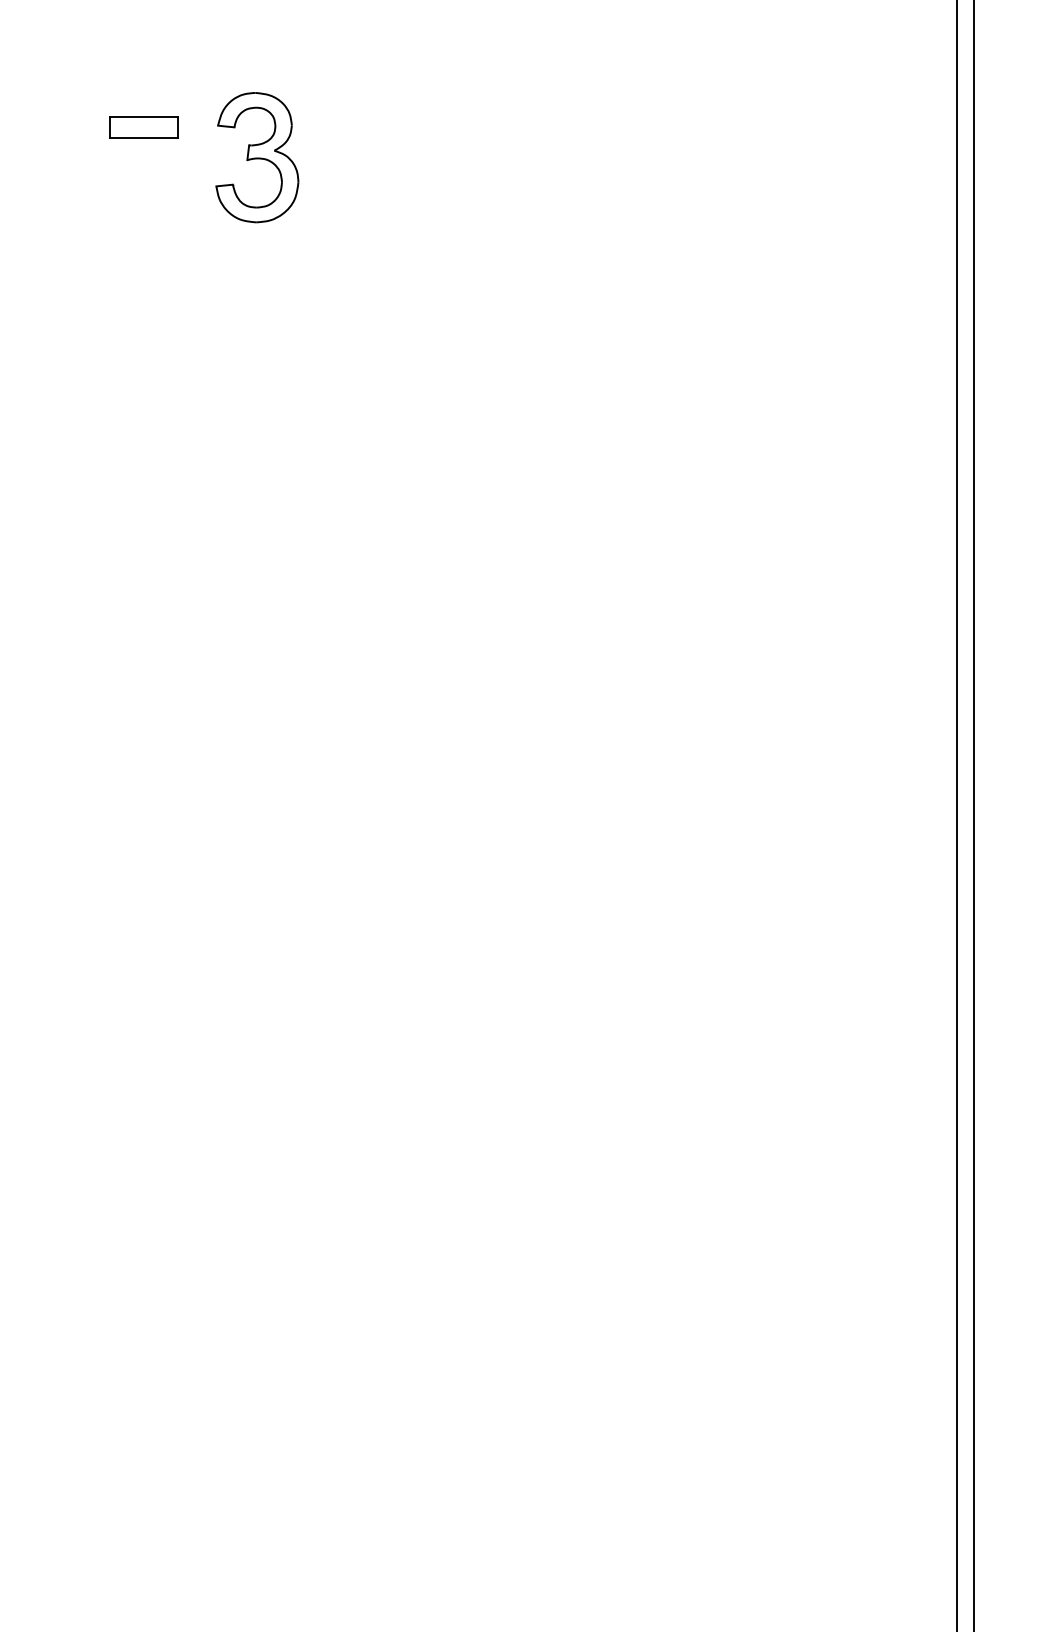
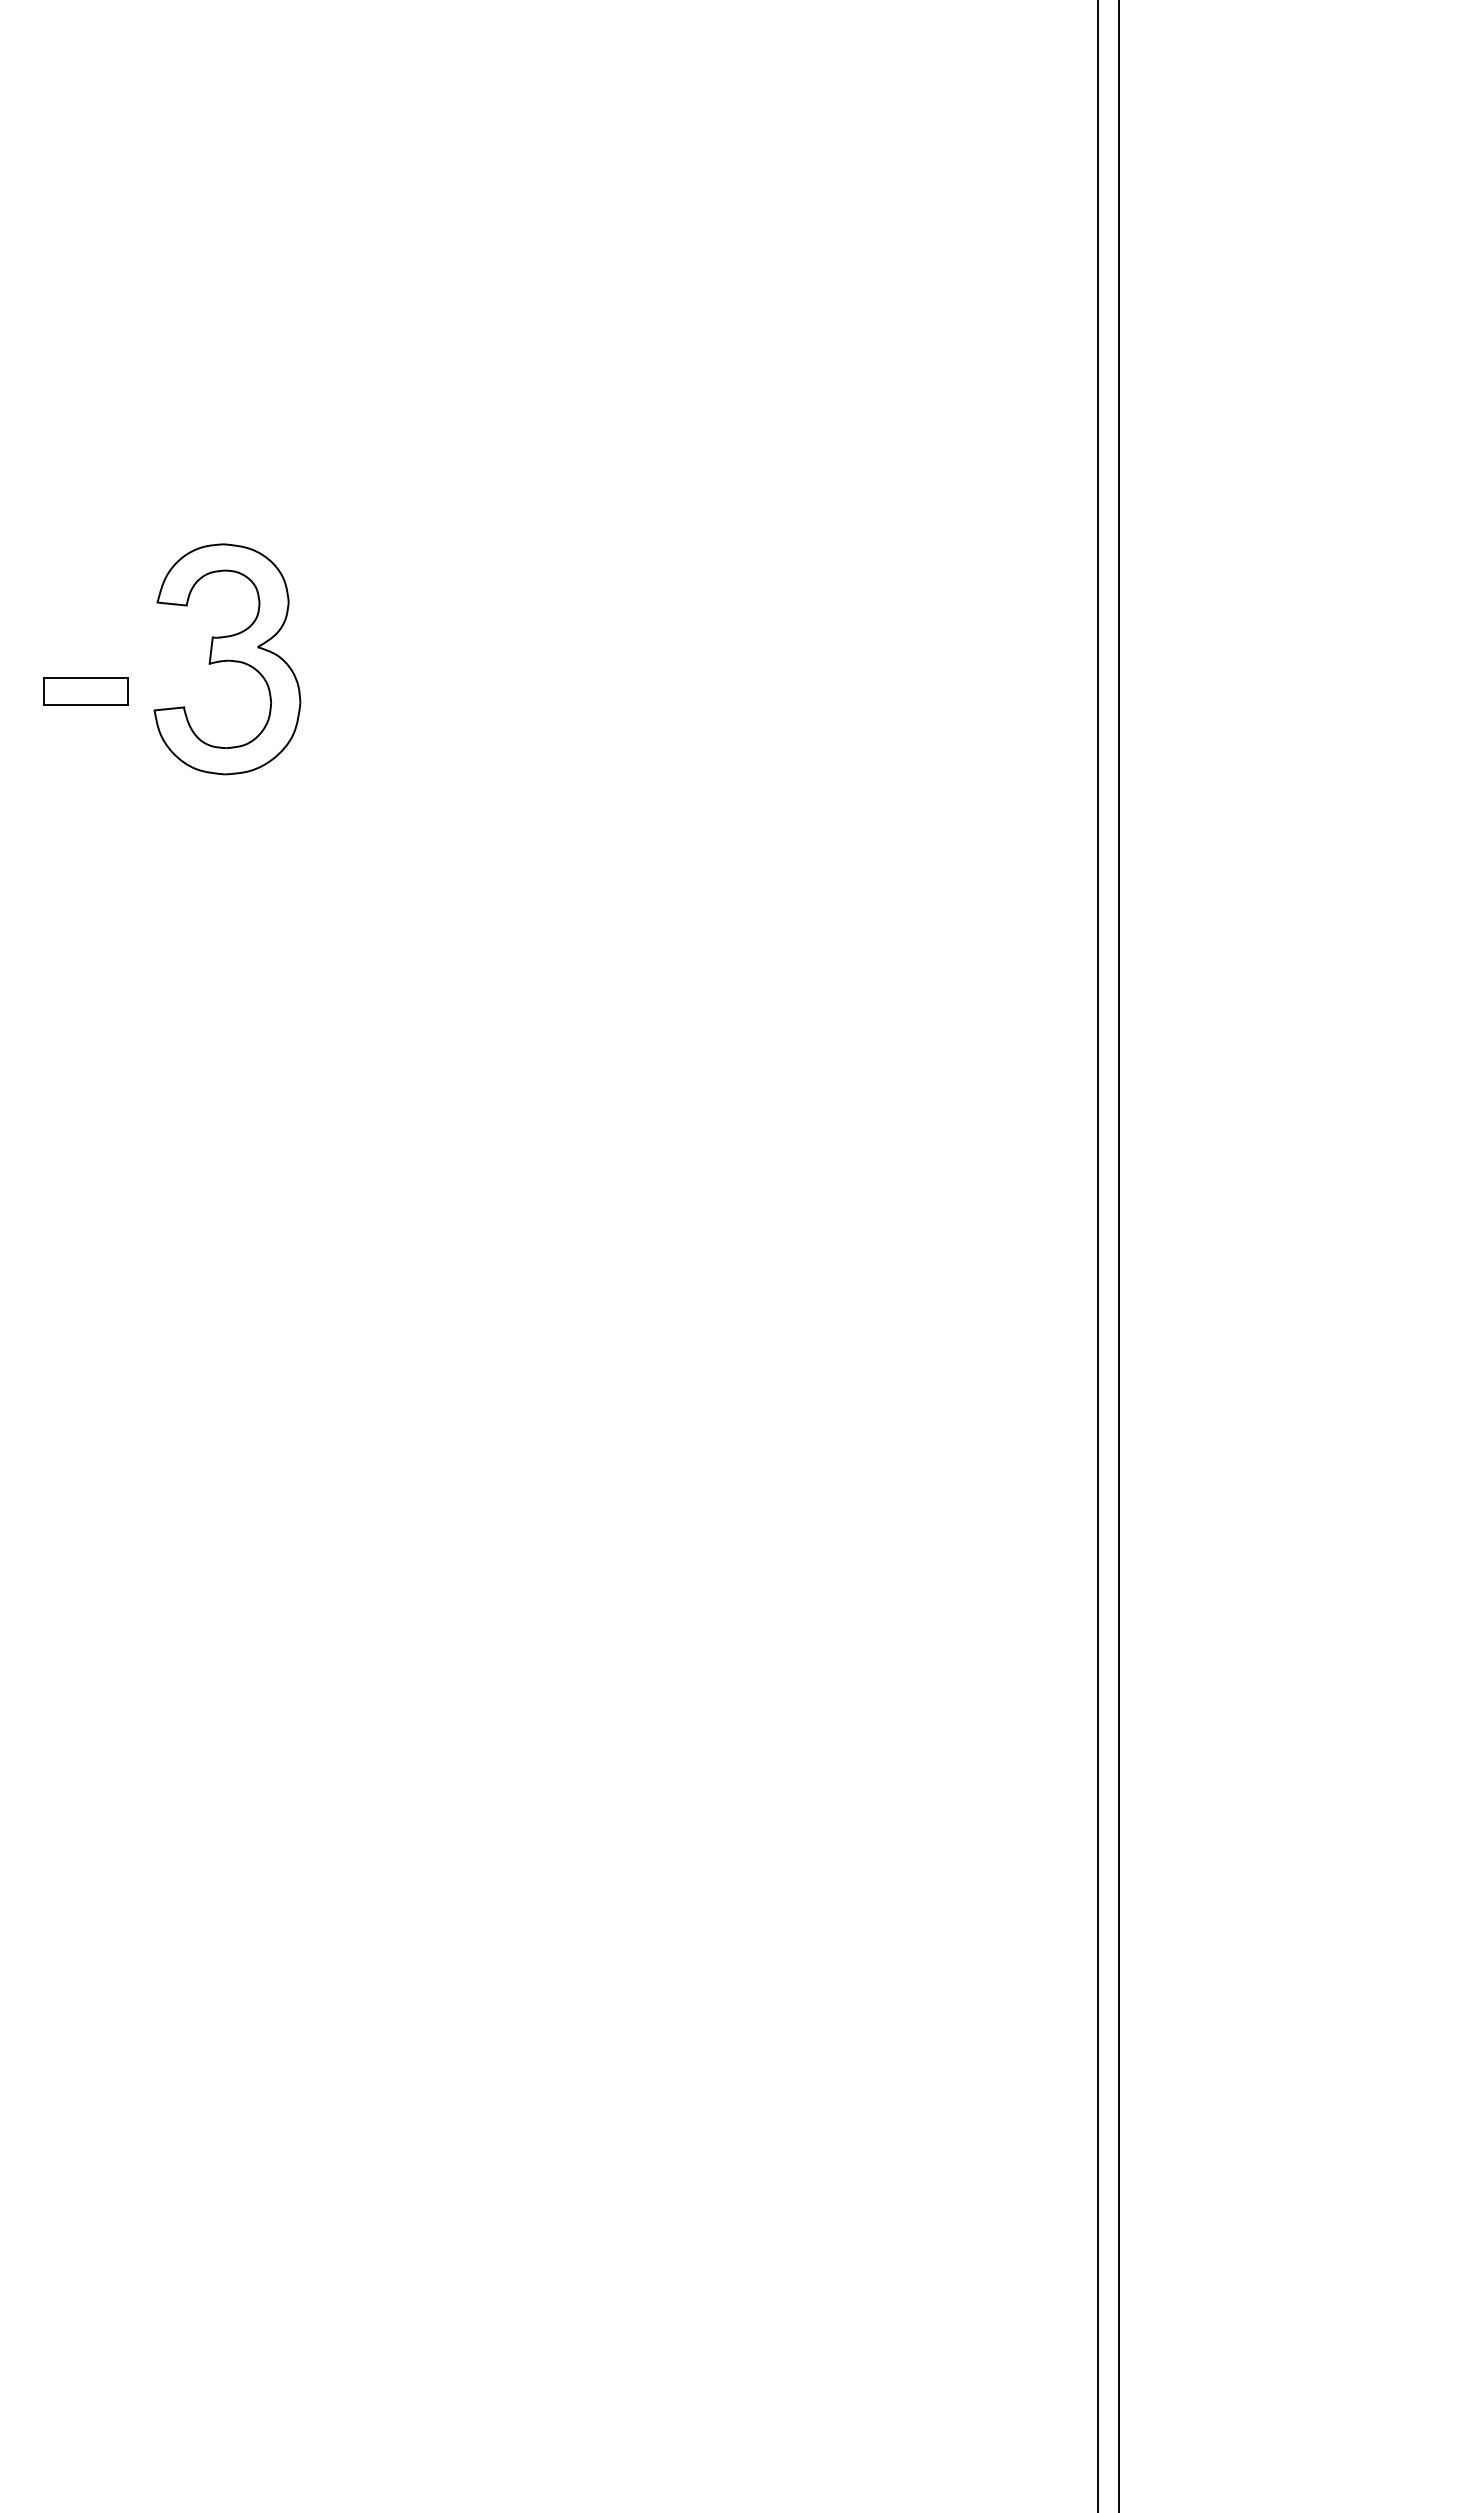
part: (143, 127) -> (85, 691), moved
part: (257, 157) -> (227, 659), size x1.43

